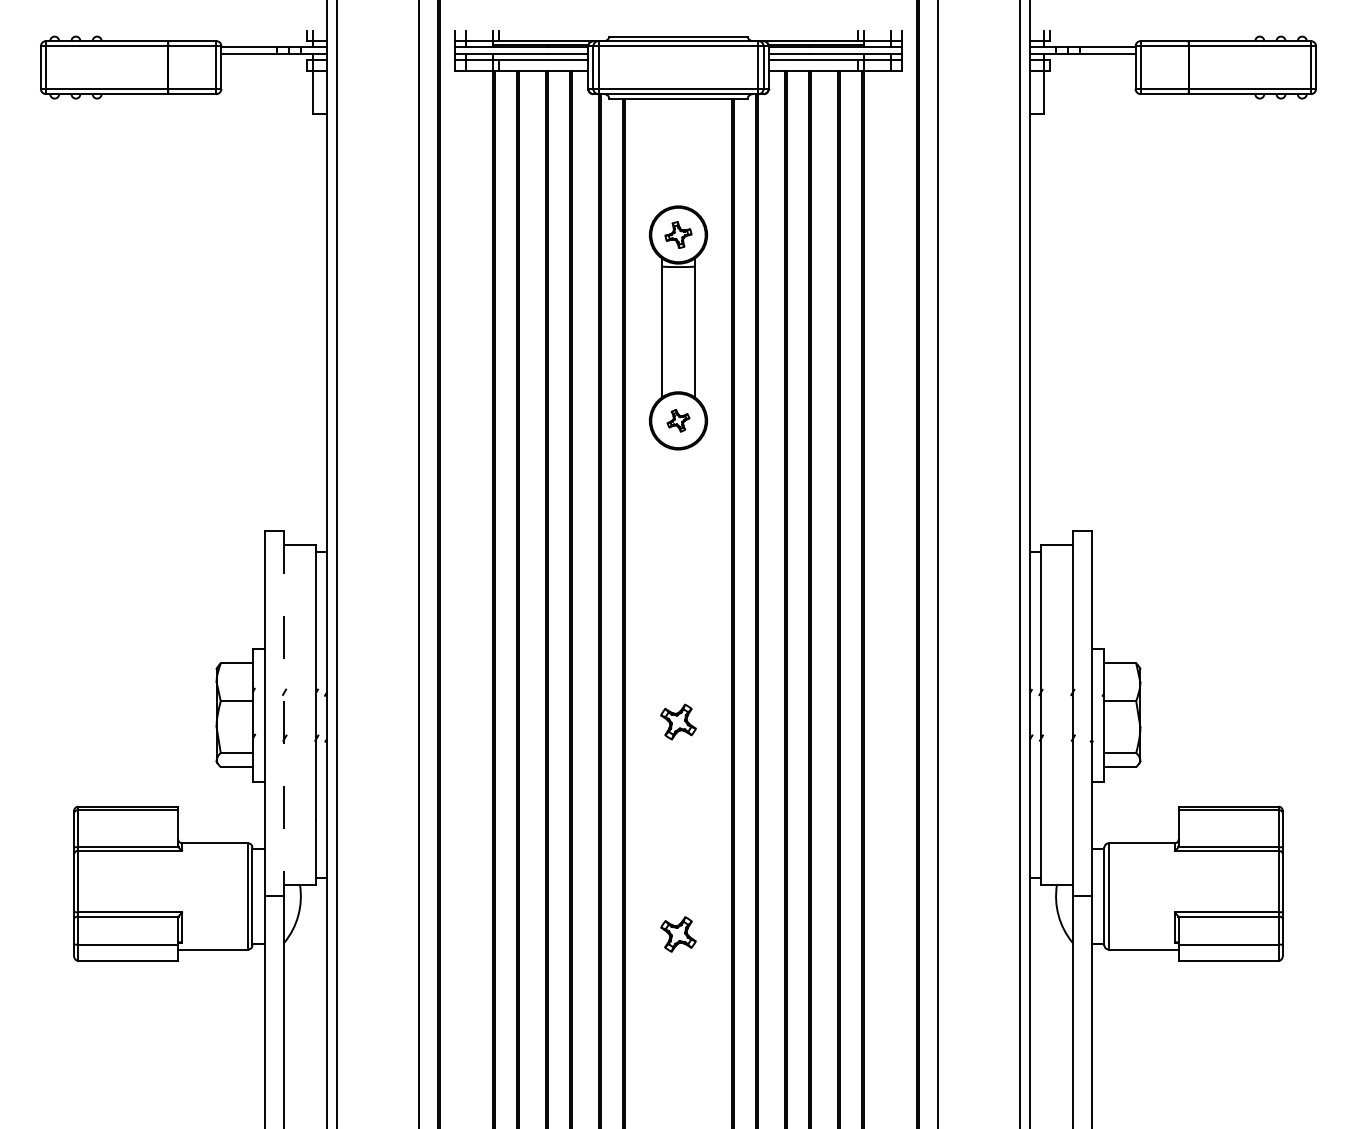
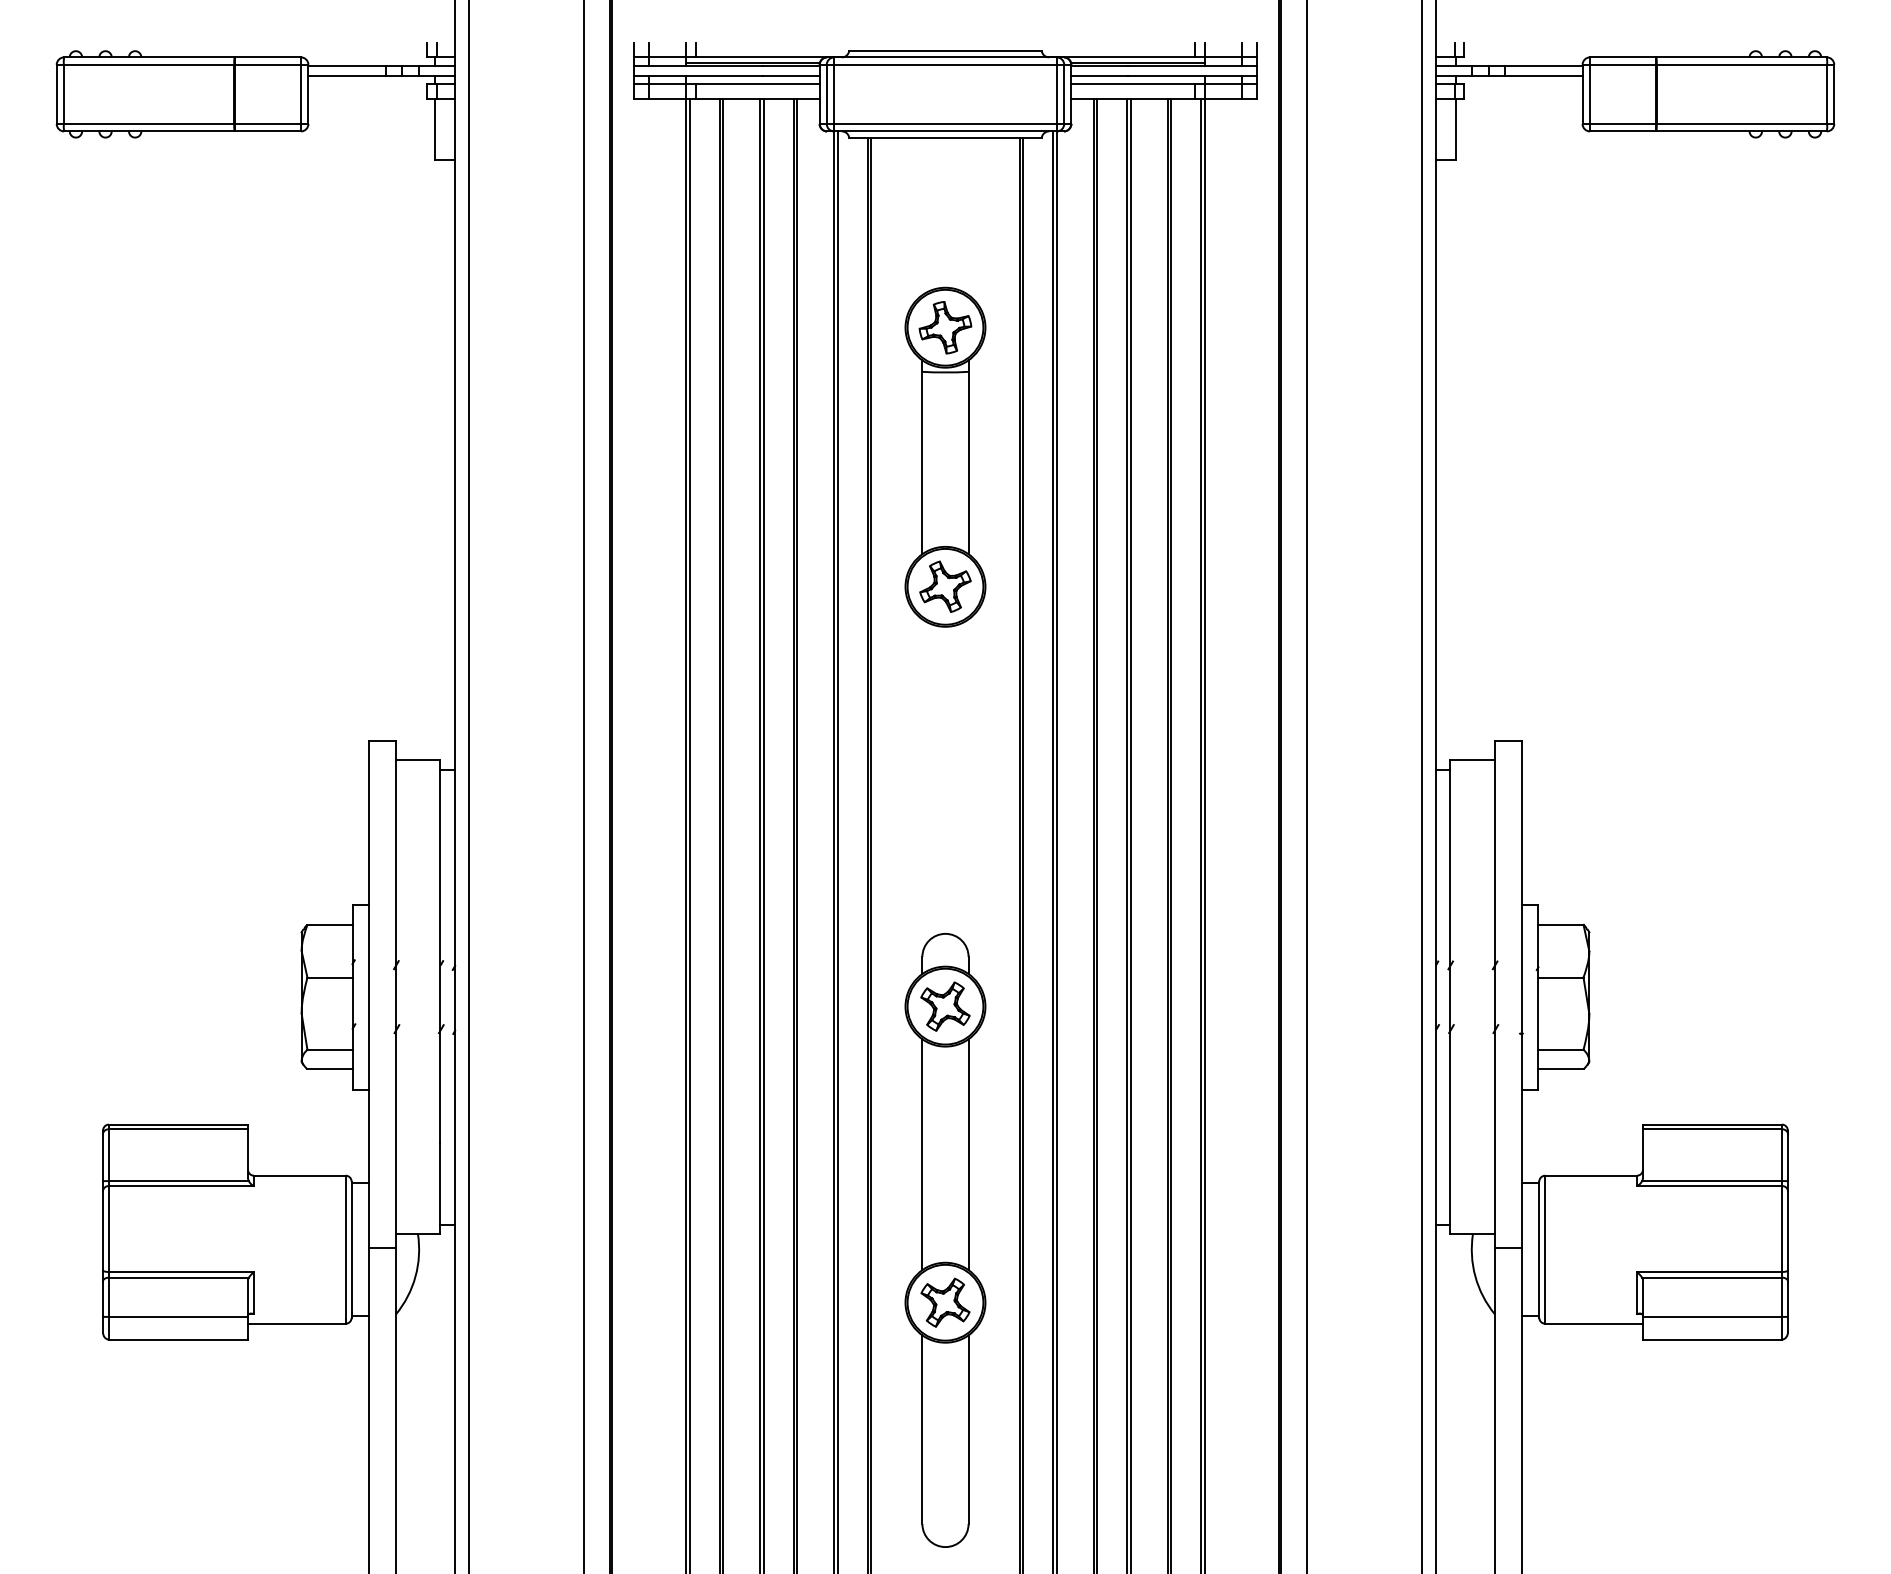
part: (678, 234) -> (945, 327), size x1.43
part: (678, 420) -> (945, 586), size x1.67
line: (284, 713) -> (396, 994), dashed -> solid
part: (678, 889) -> (945, 1240), added

